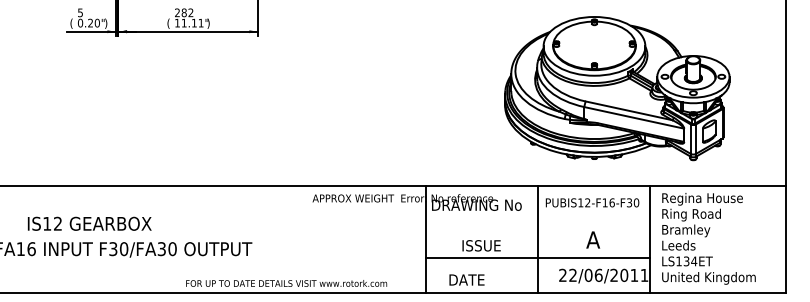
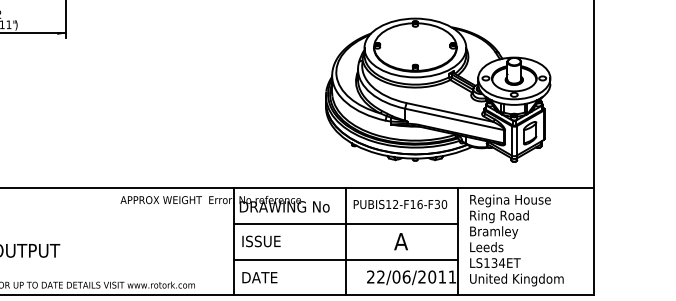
part: (617, 88) -> (438, 90), moved
line: (537, 222) -> (345, 224), added
text: (481, 245) -> (261, 241), moved
text: (466, 279) -> (259, 277), moved

